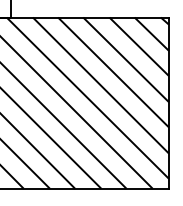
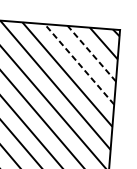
line: (139, 46) -> (92, 53), solid -> dashed
line: (125, 59) -> (78, 64), solid -> dashed

